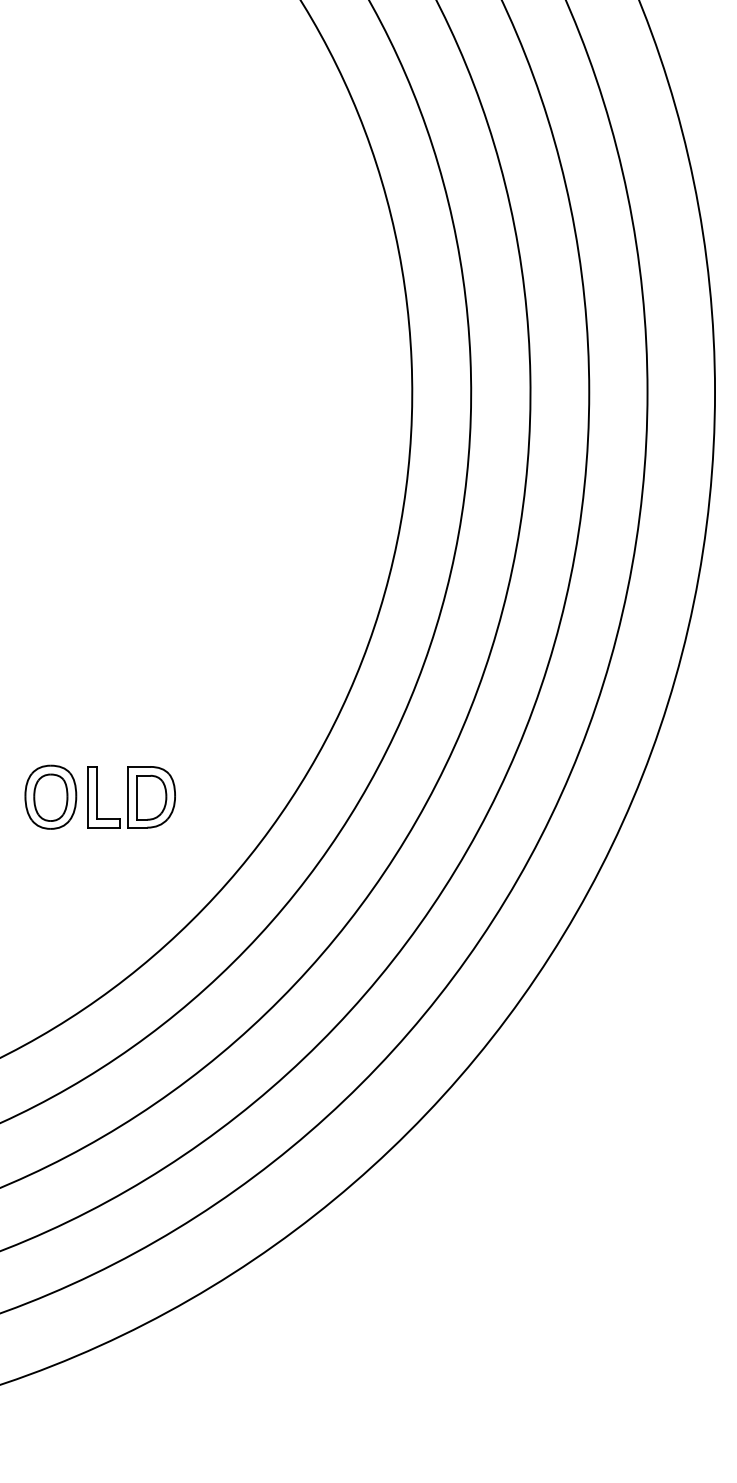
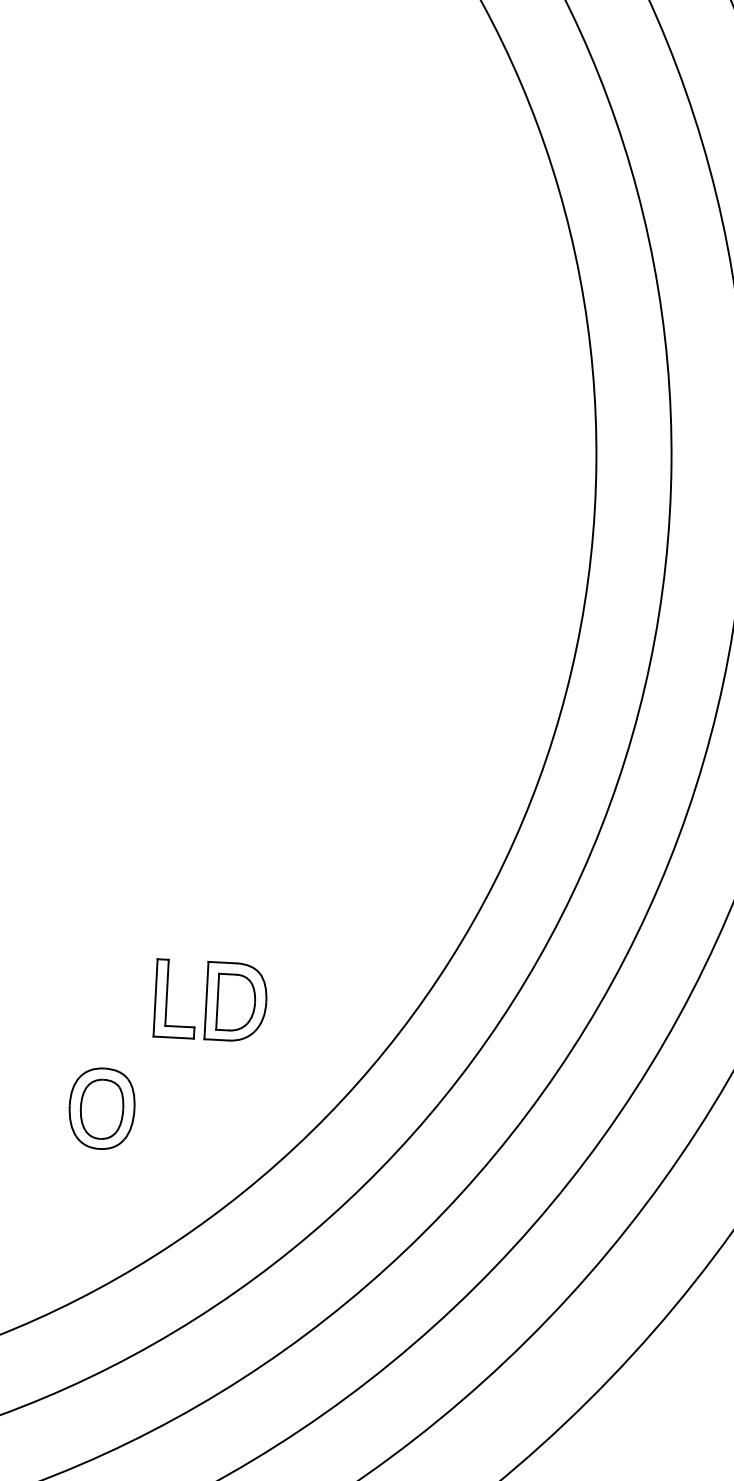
part: (50, 796) -> (101, 1107), moved

